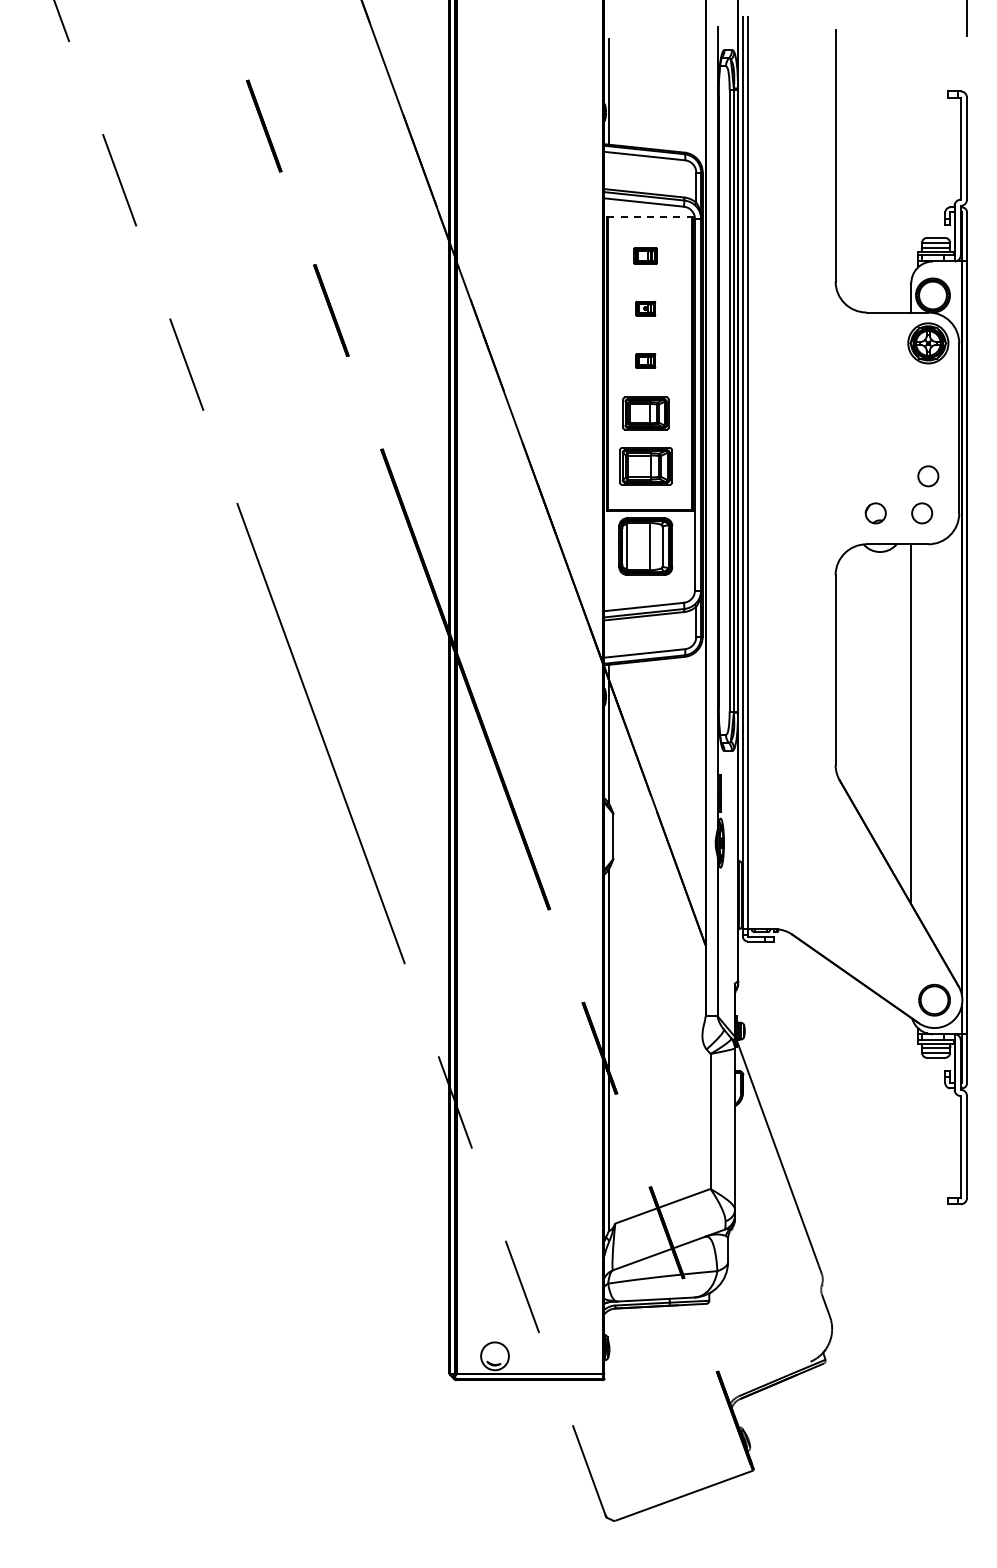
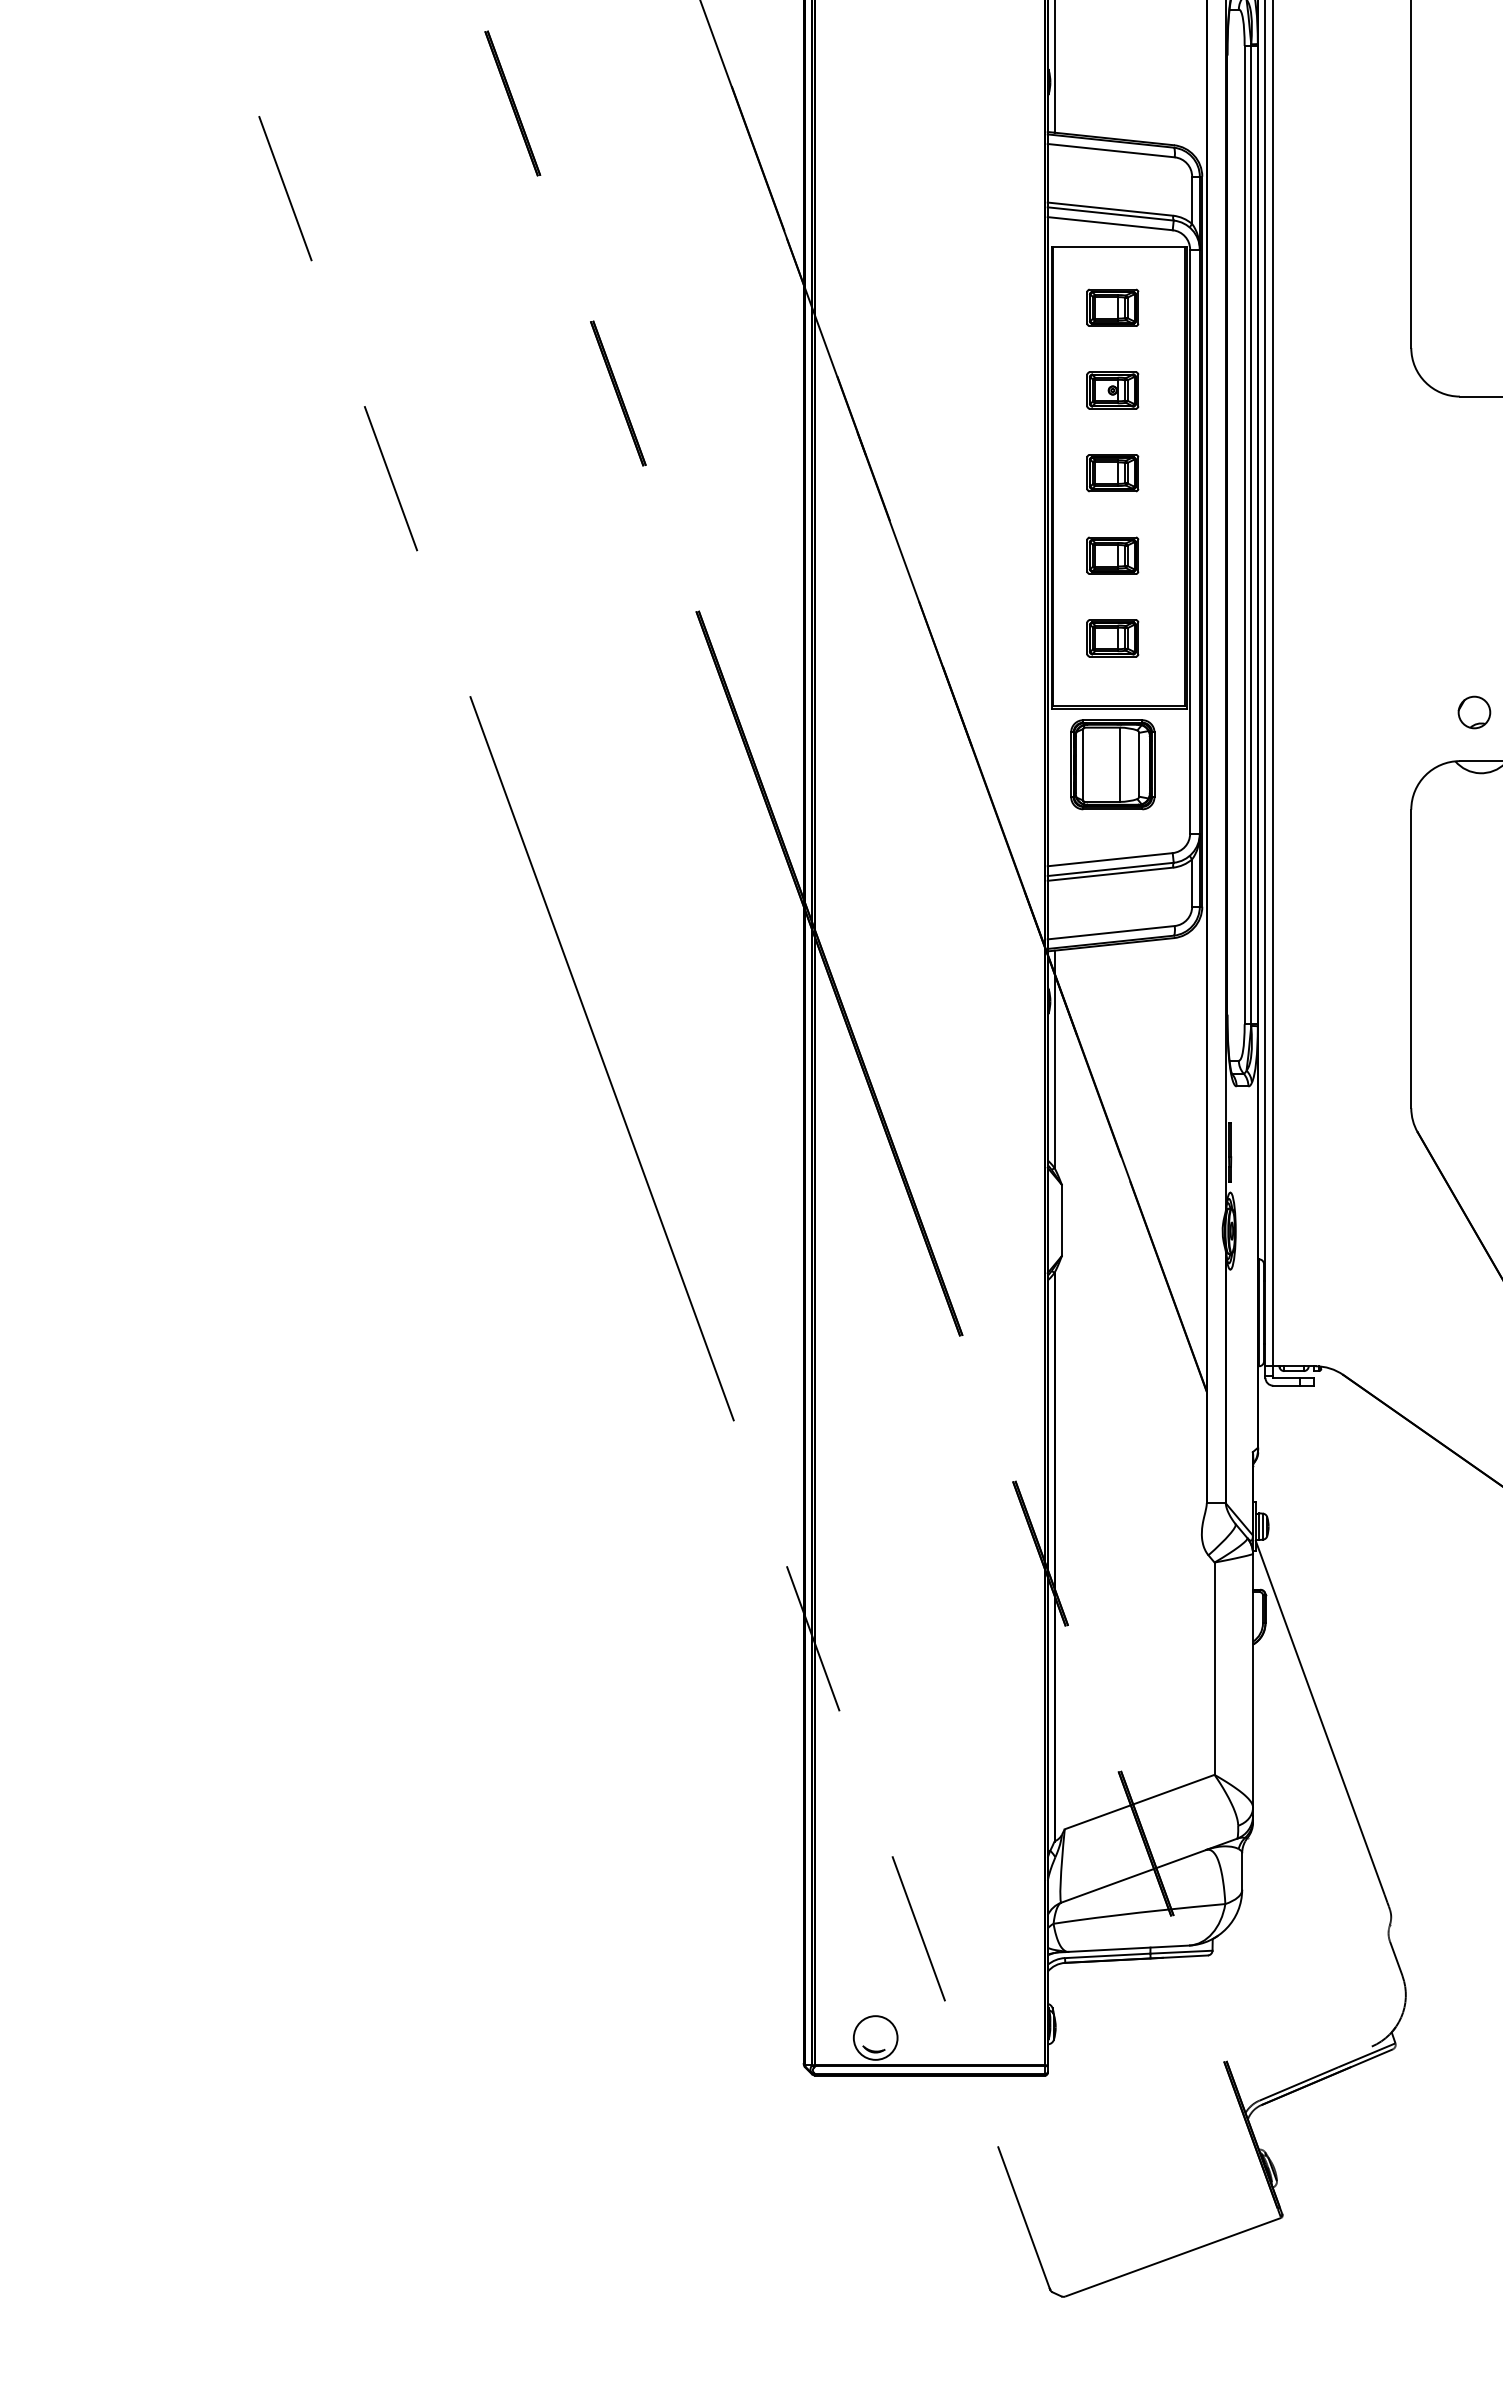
line: (650, 217) -> (1120, 247), dashed -> solid
part: (645, 255) -> (1112, 306), size x1.43
part: (645, 308) -> (1112, 390), size x1.67
part: (645, 360) -> (1112, 472), size x1.67
part: (645, 413) -> (1112, 555), size x0.71
part: (645, 465) -> (1112, 637), size x0.62

